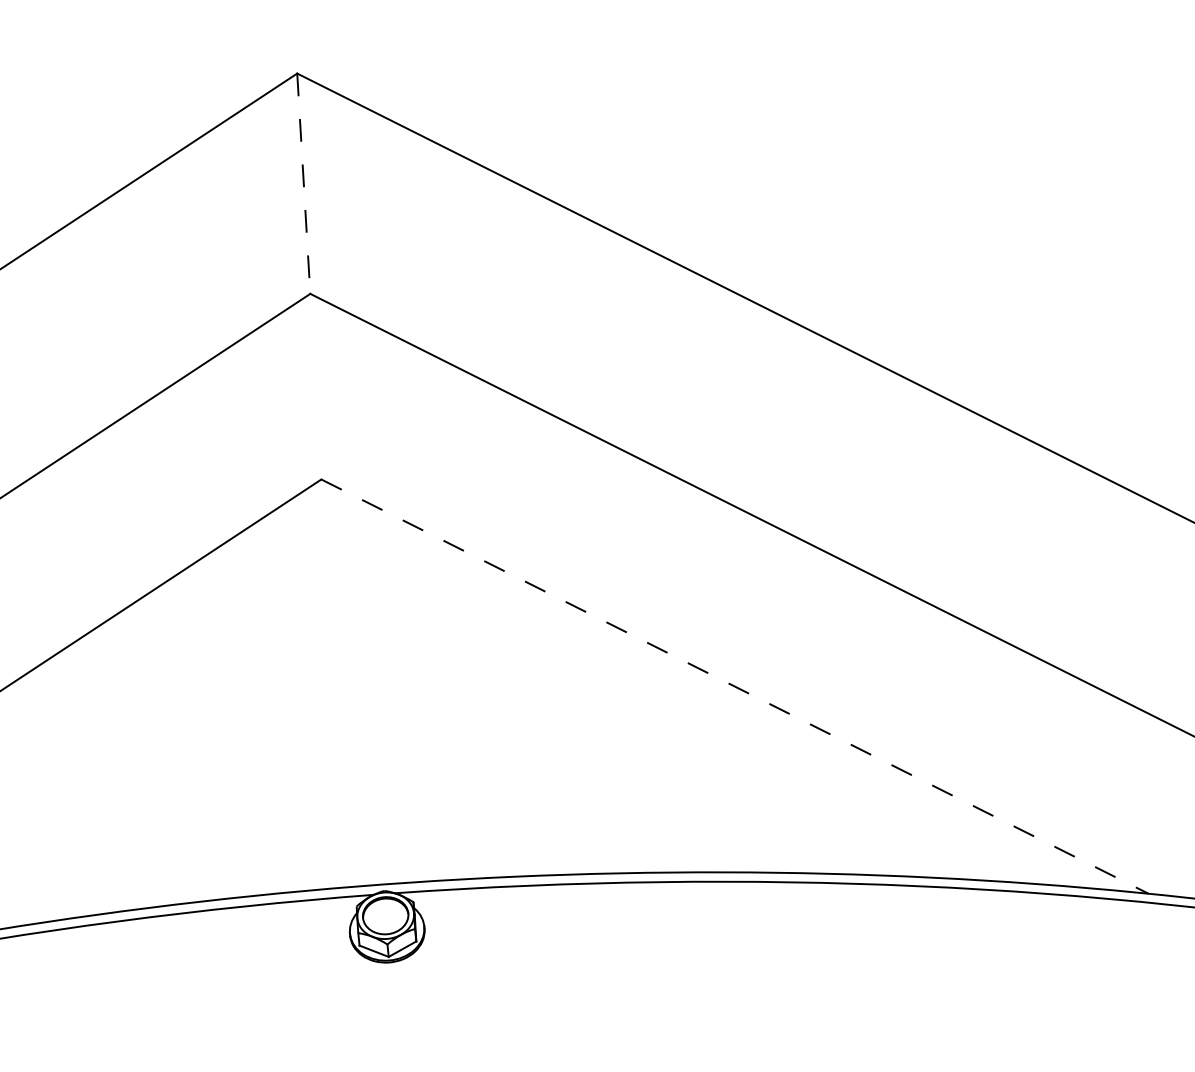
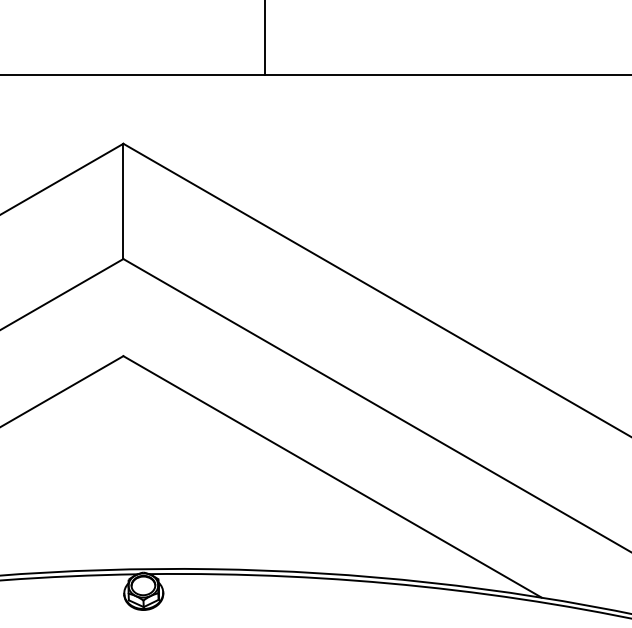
line: (303, 183) -> (123, 201), dashed -> solid
line: (734, 685) -> (332, 476), dashed -> solid

